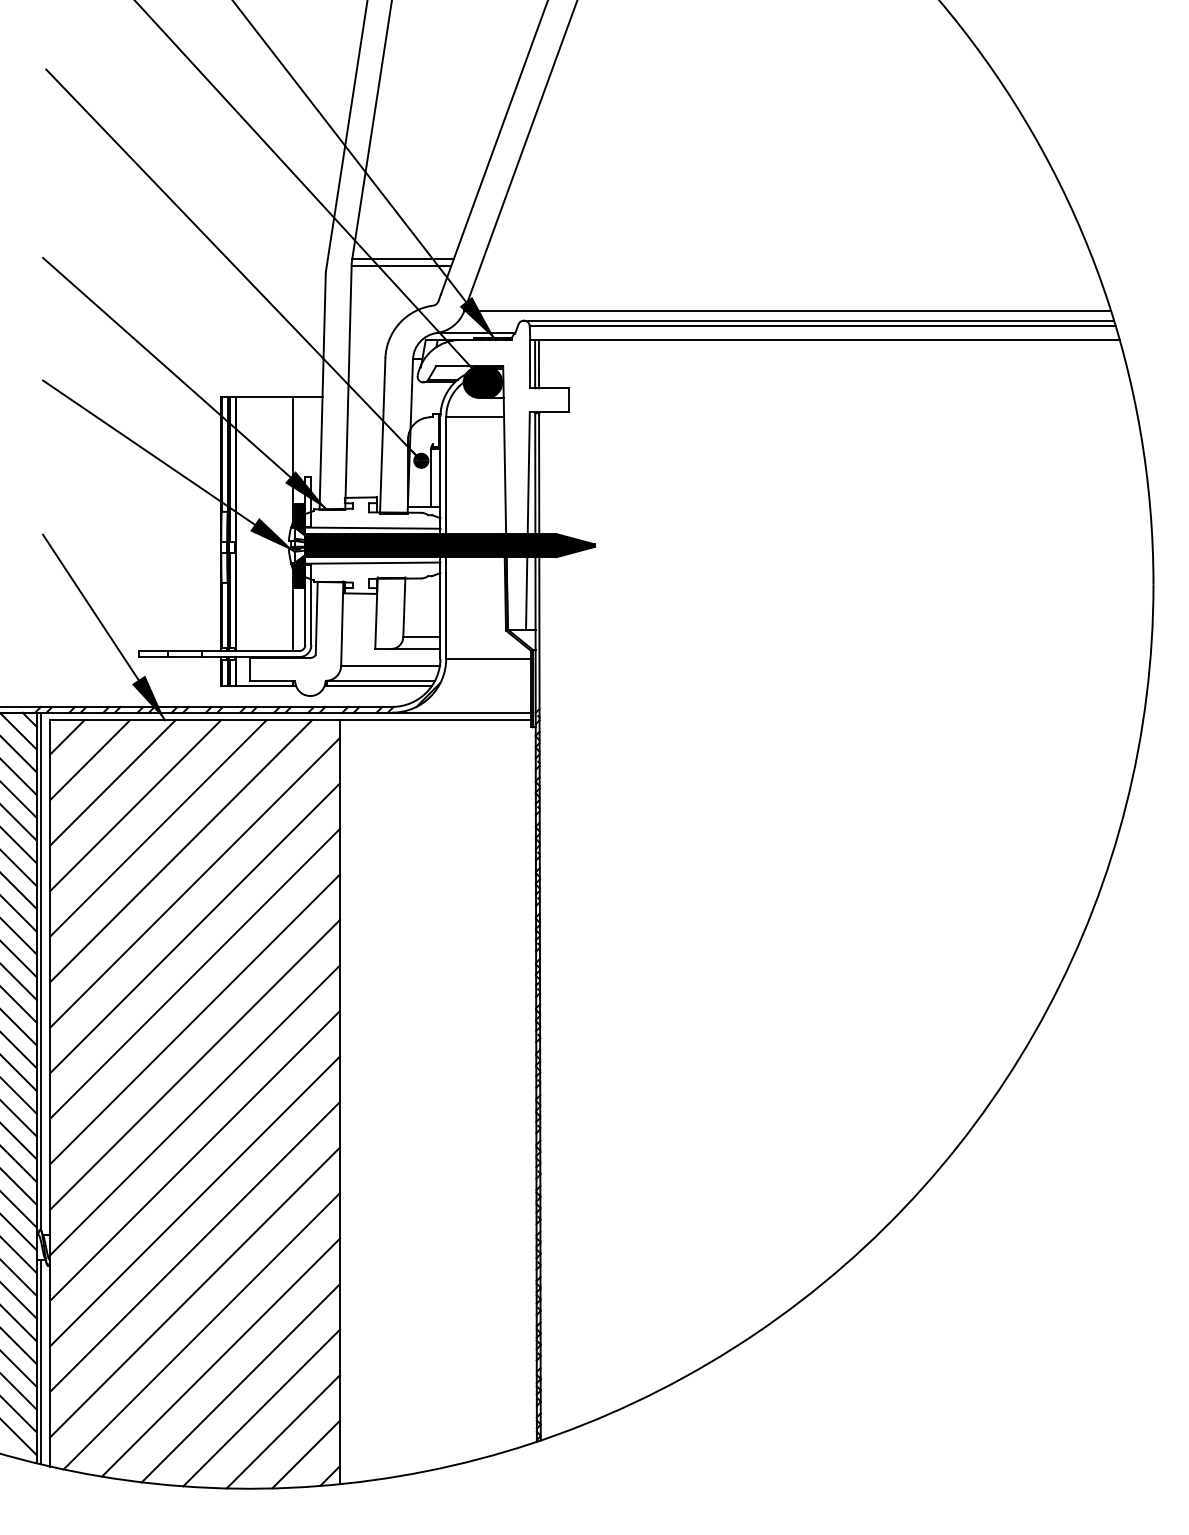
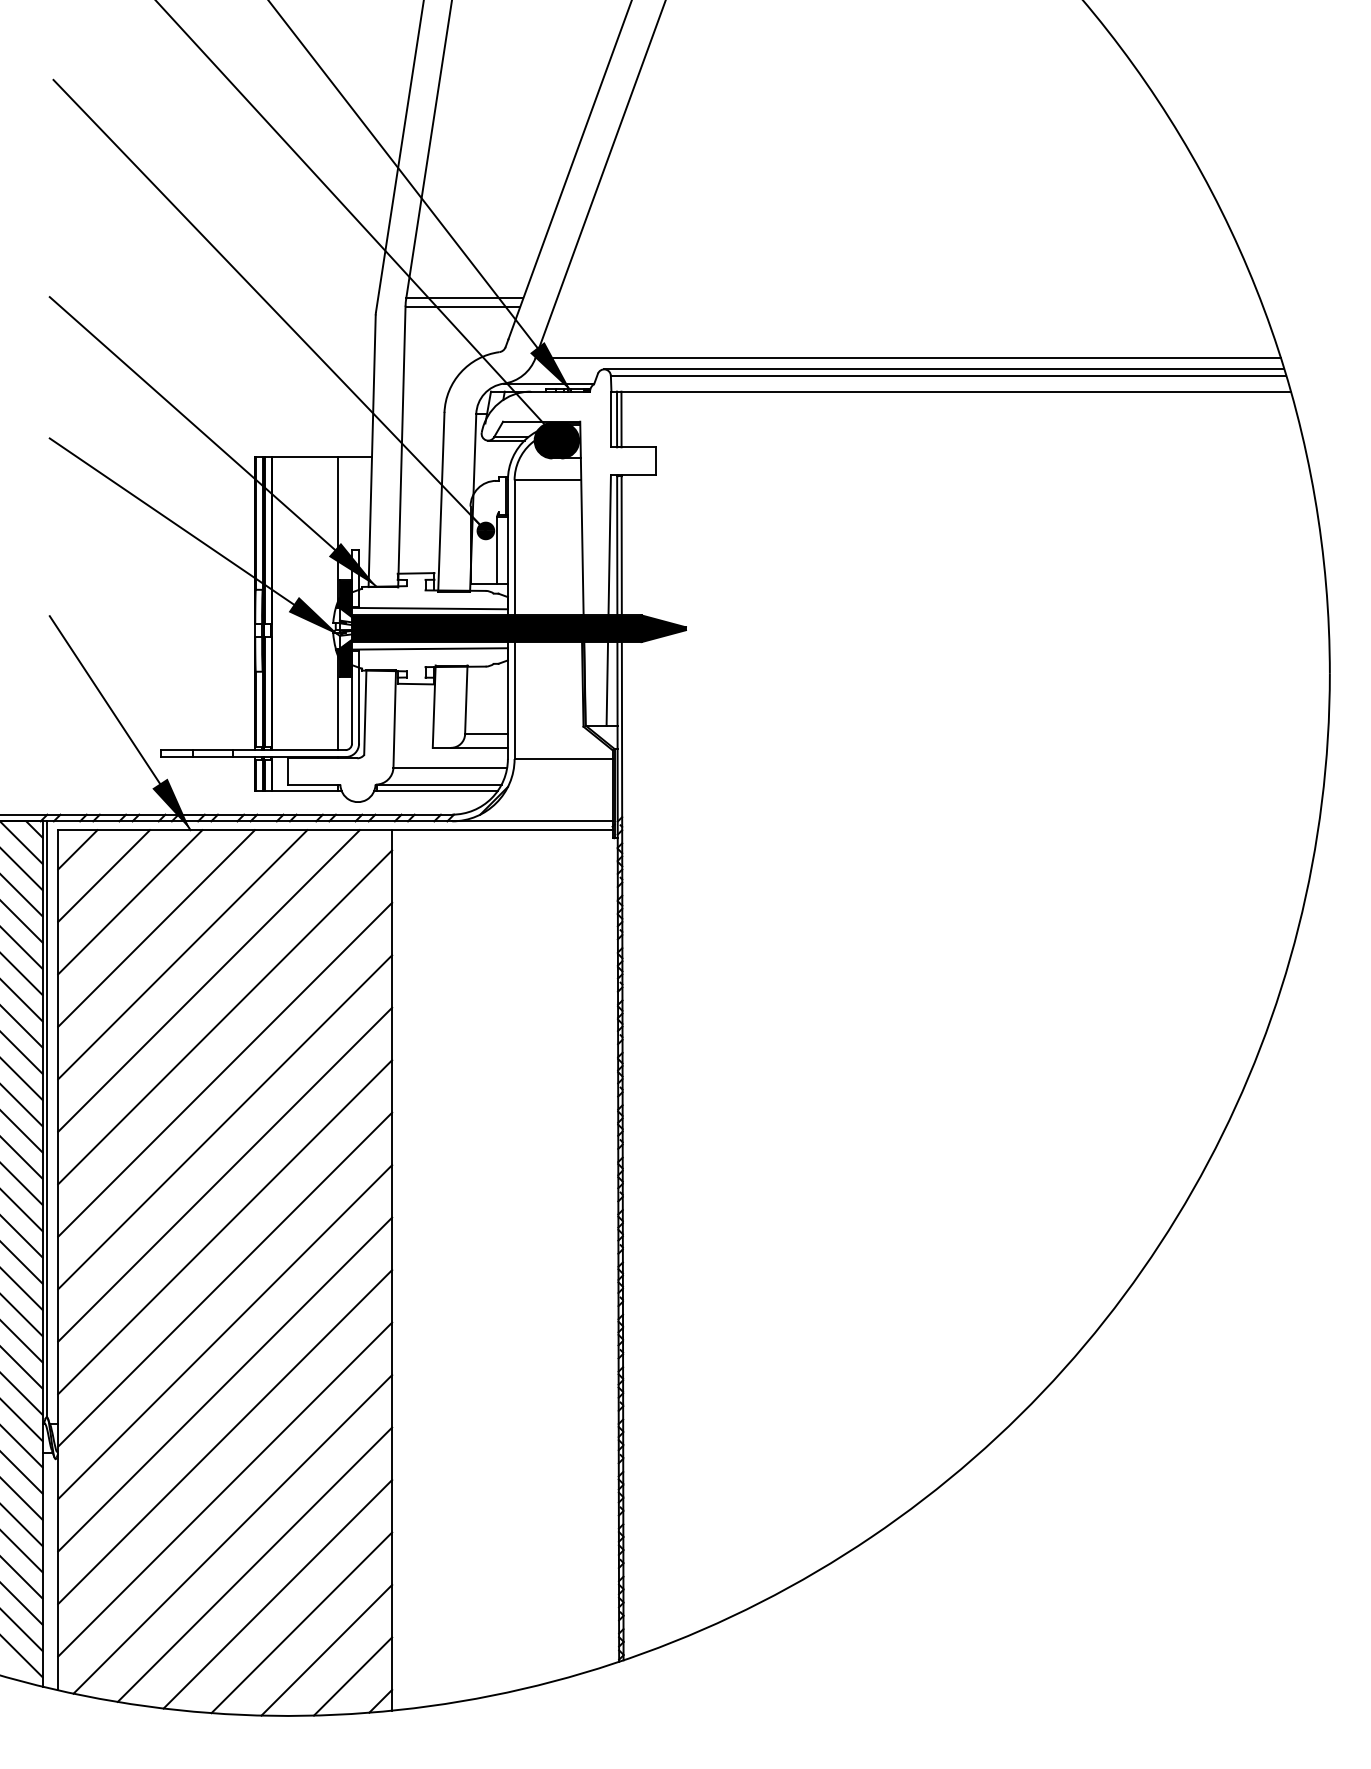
line: (41, 1361) -> (47, 1569), removed

